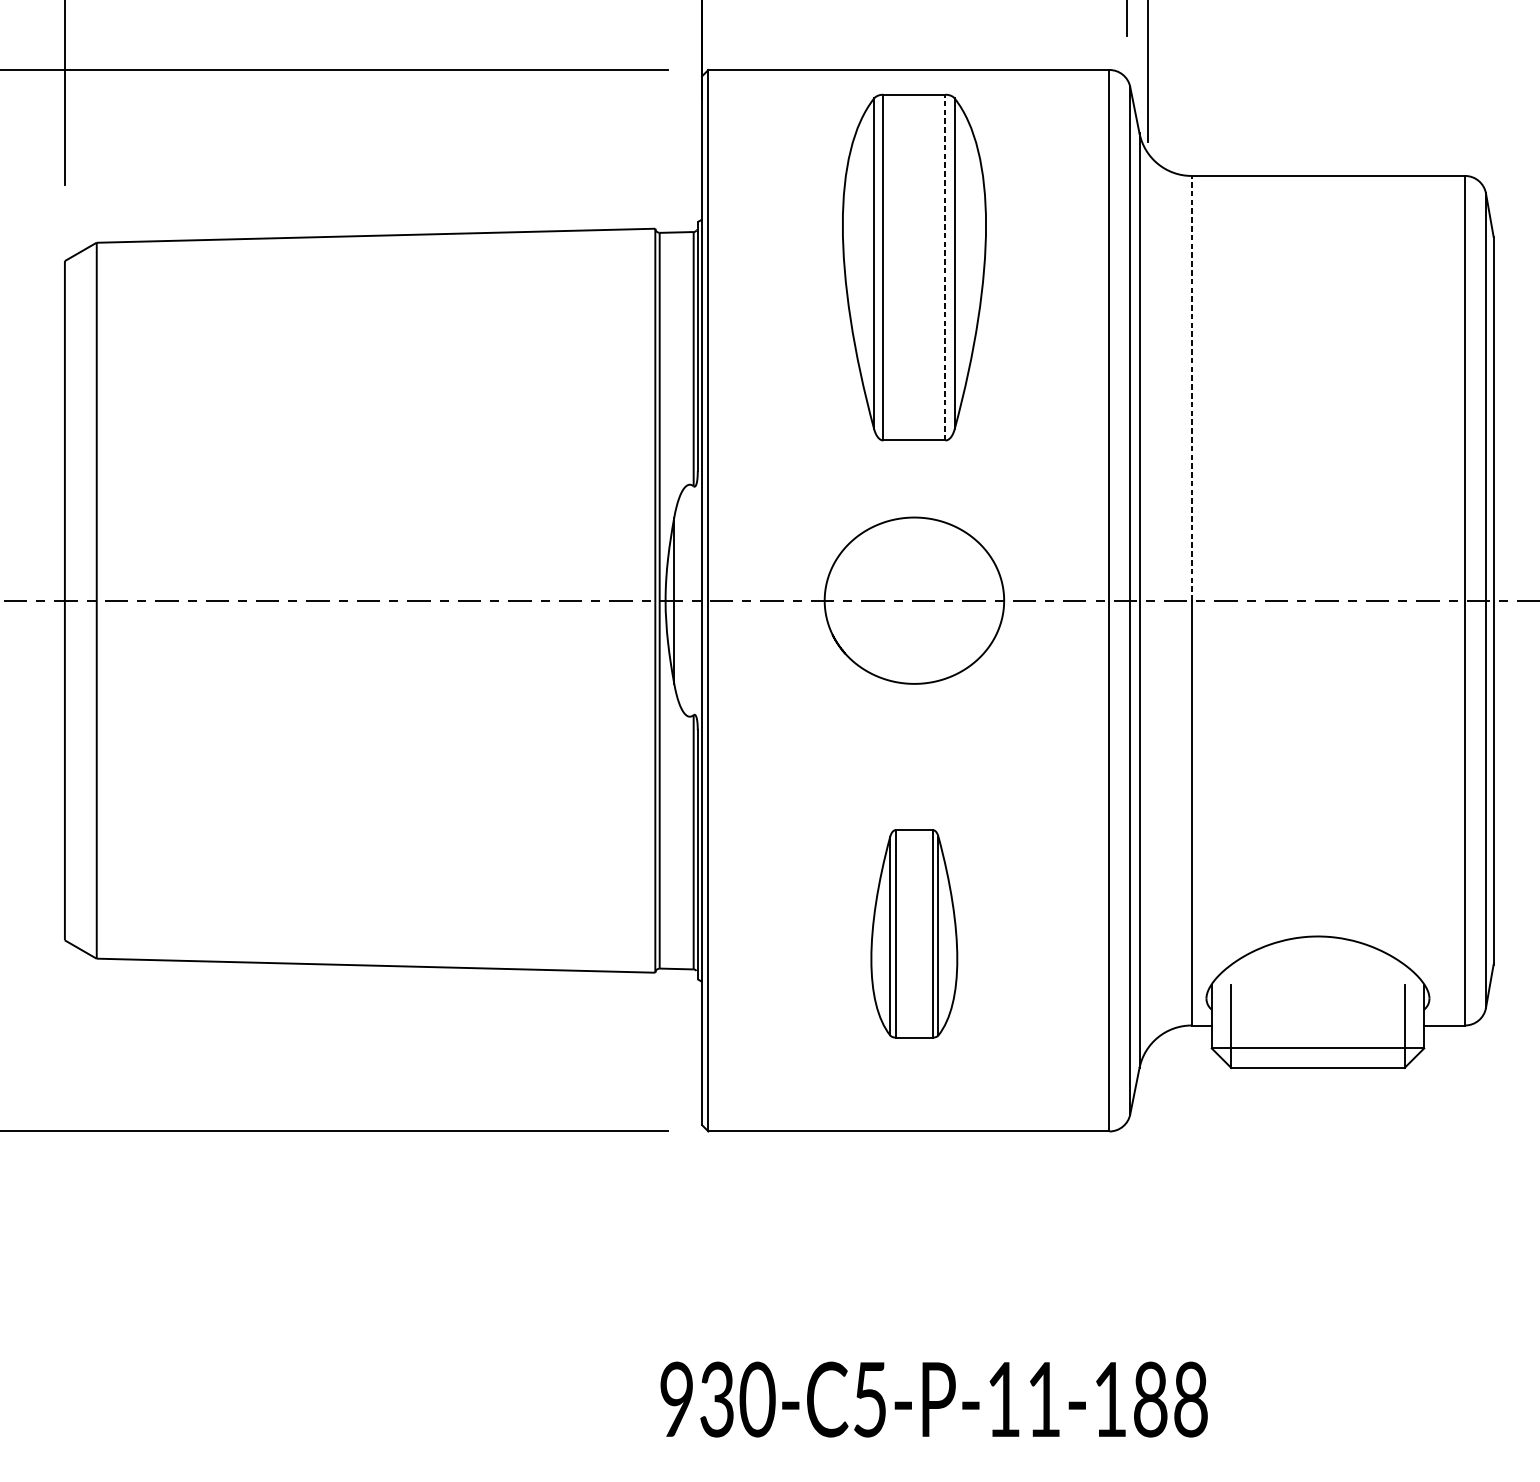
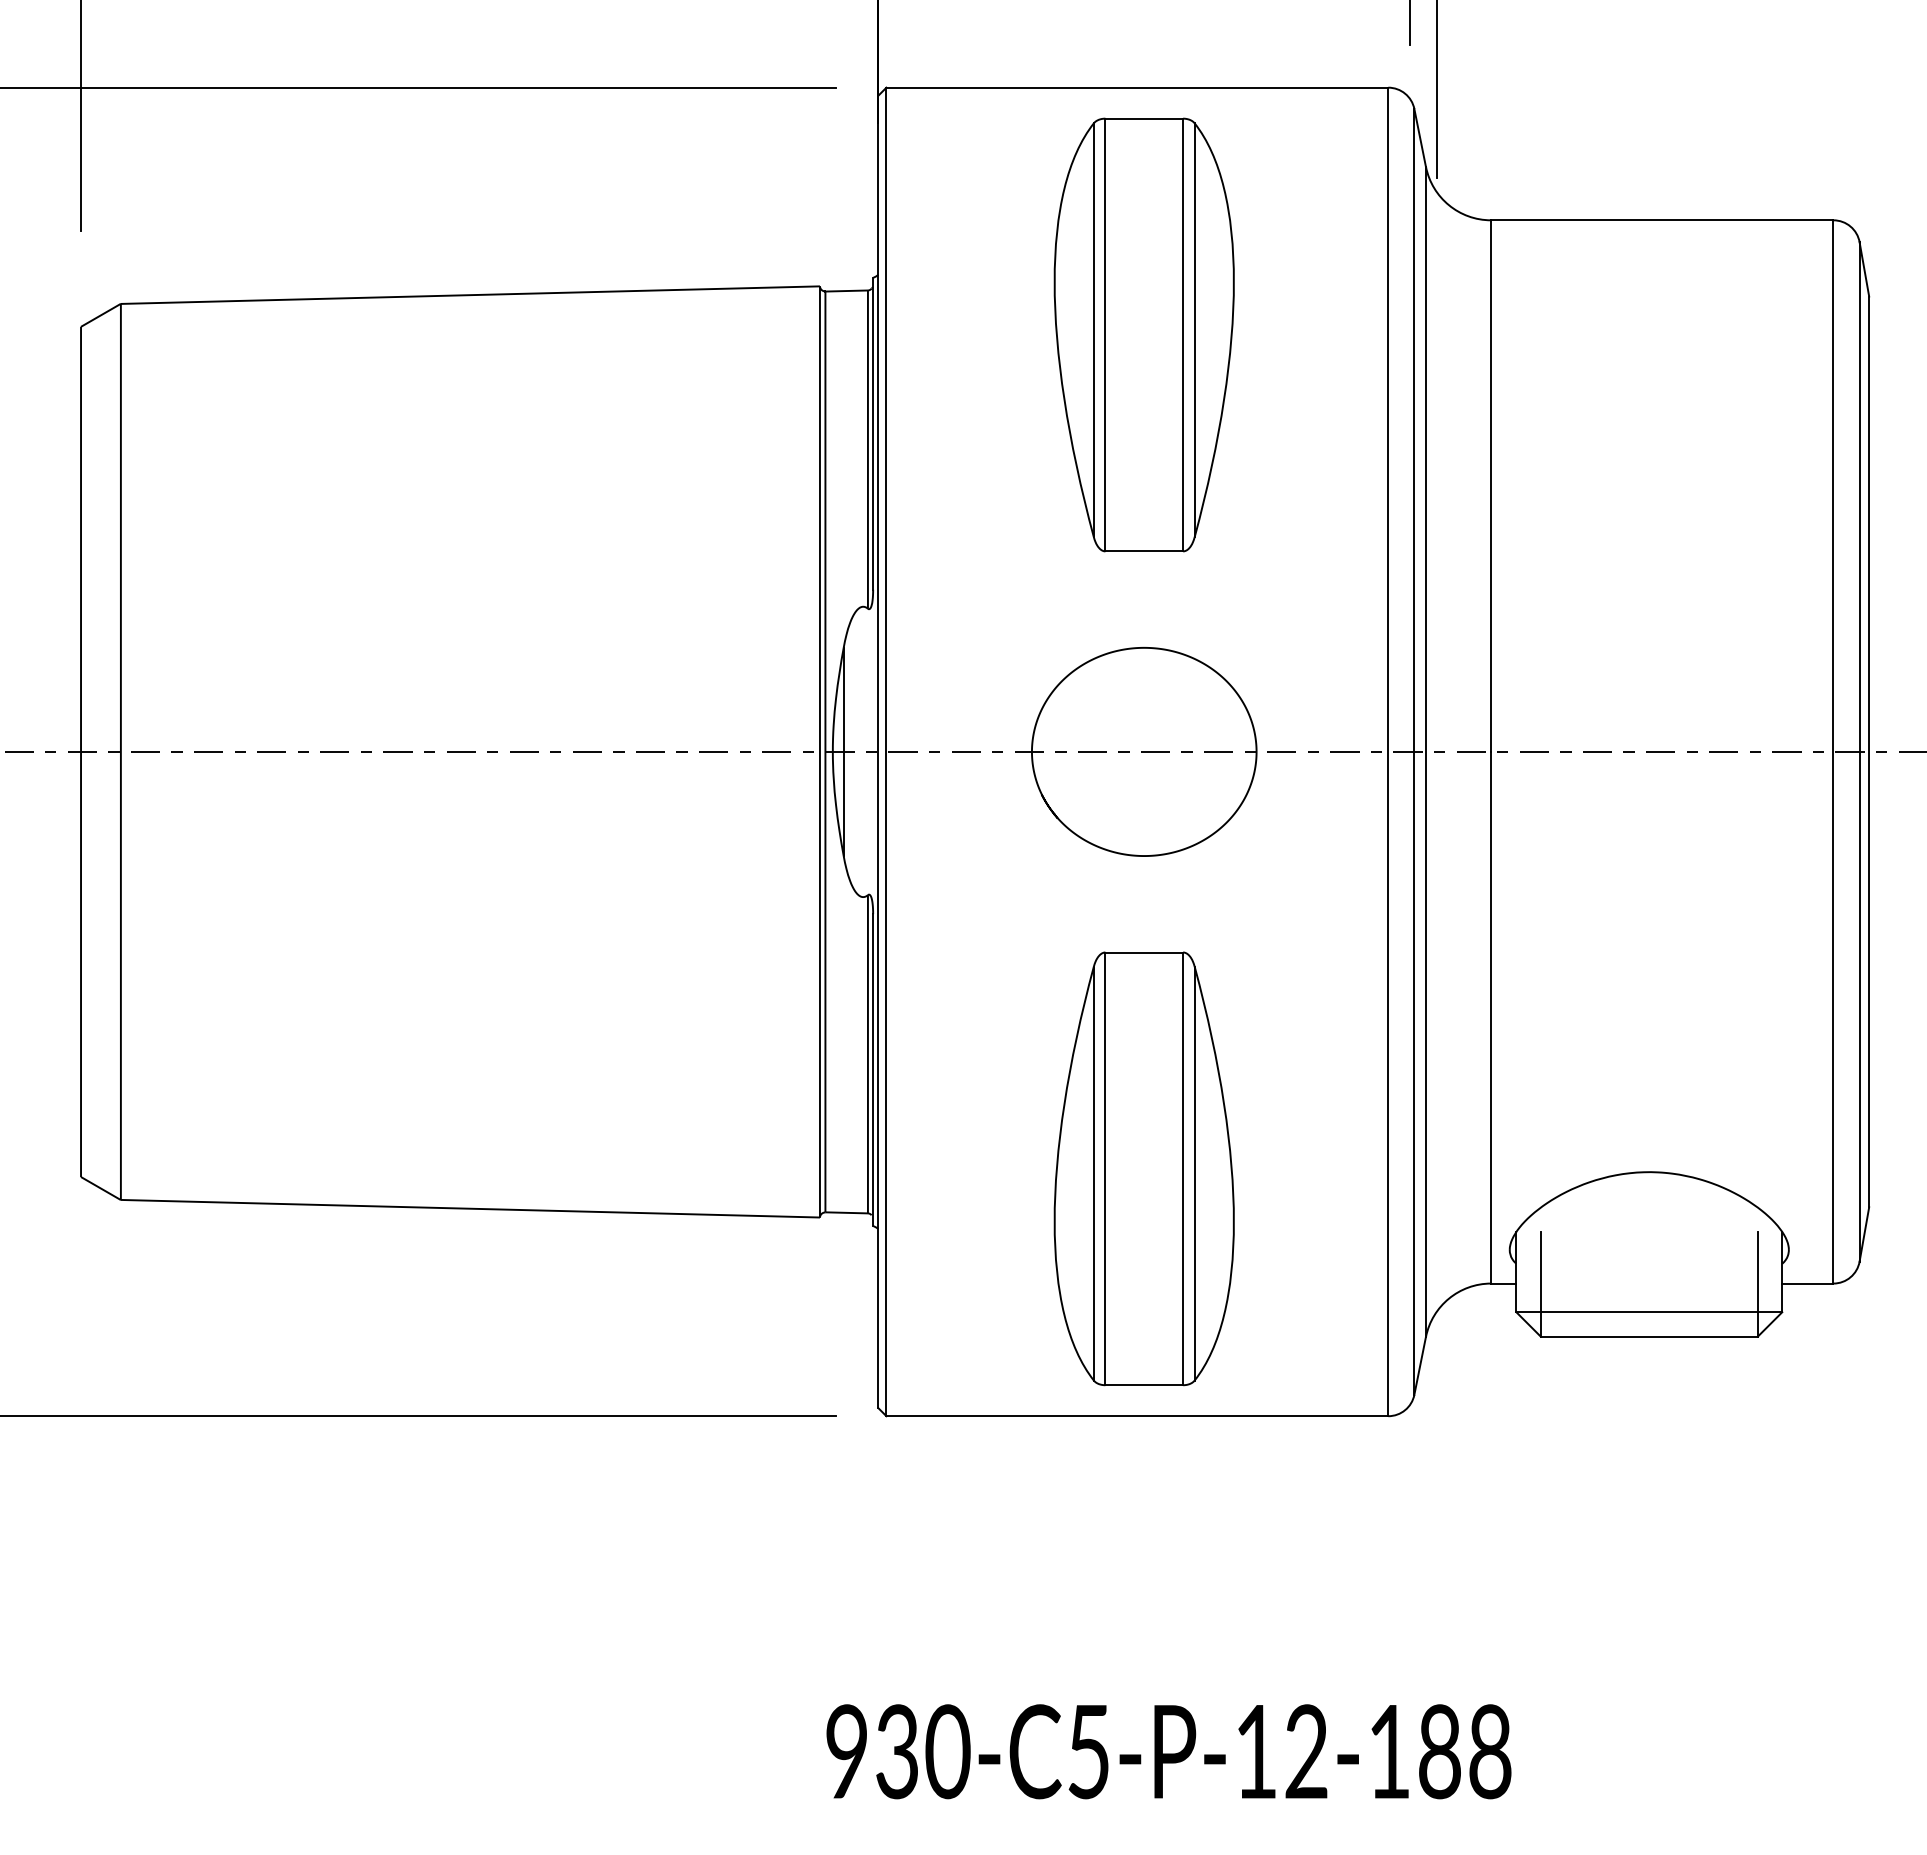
line: (945, 267) -> (1183, 334), dashed -> solid
line: (1191, 388) -> (1491, 486), dashed -> solid
part: (913, 933) -> (1143, 1168), size x1.67
text: (1044, 1399) -> (1306, 1751), 930-C5-P-11-188 -> 930-C5-P-12-188

